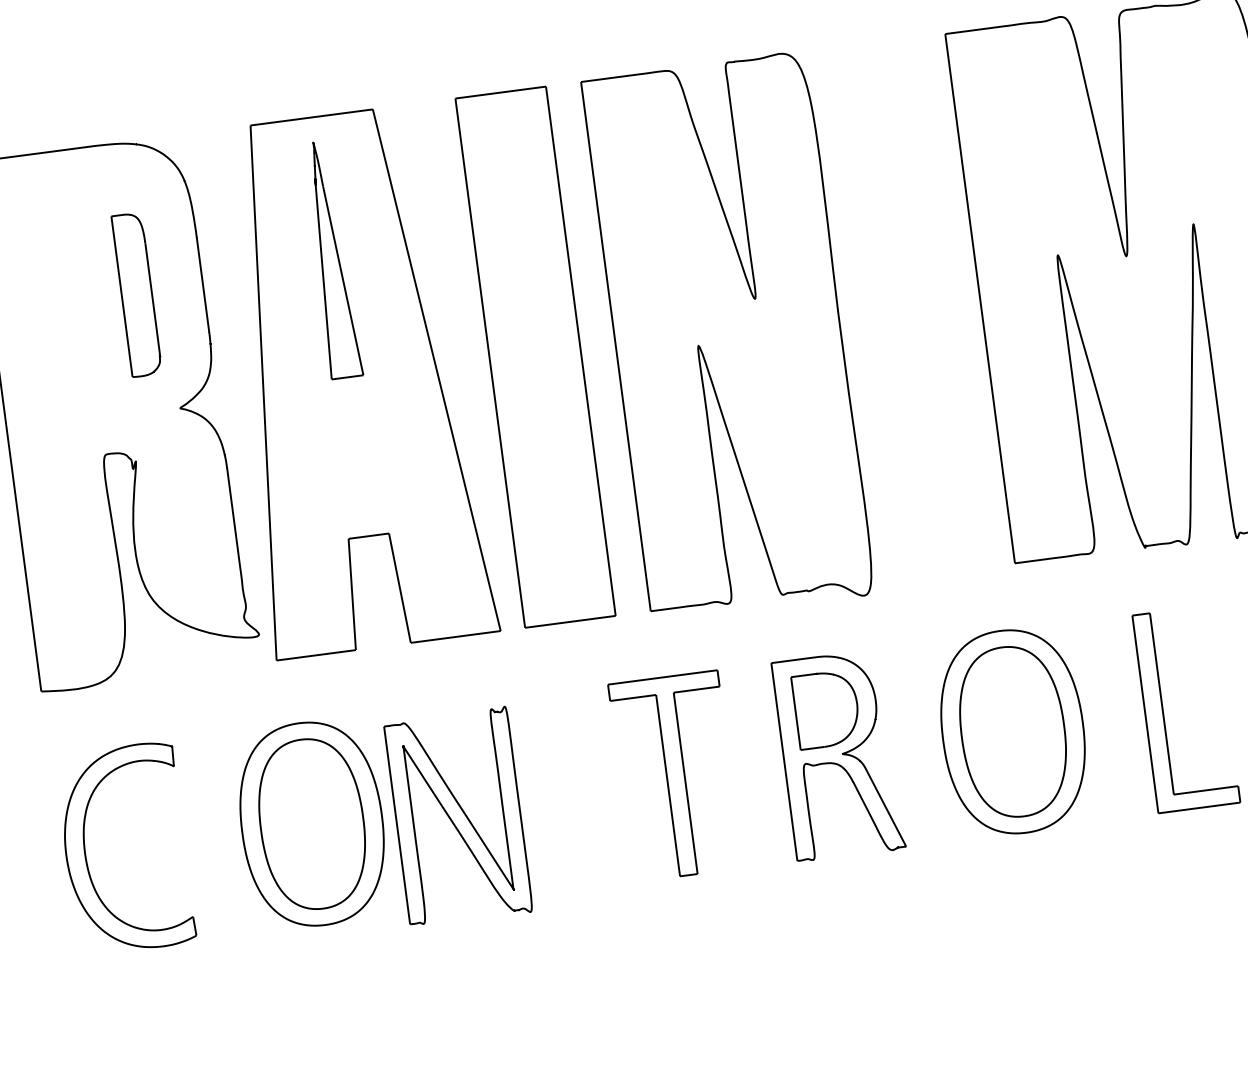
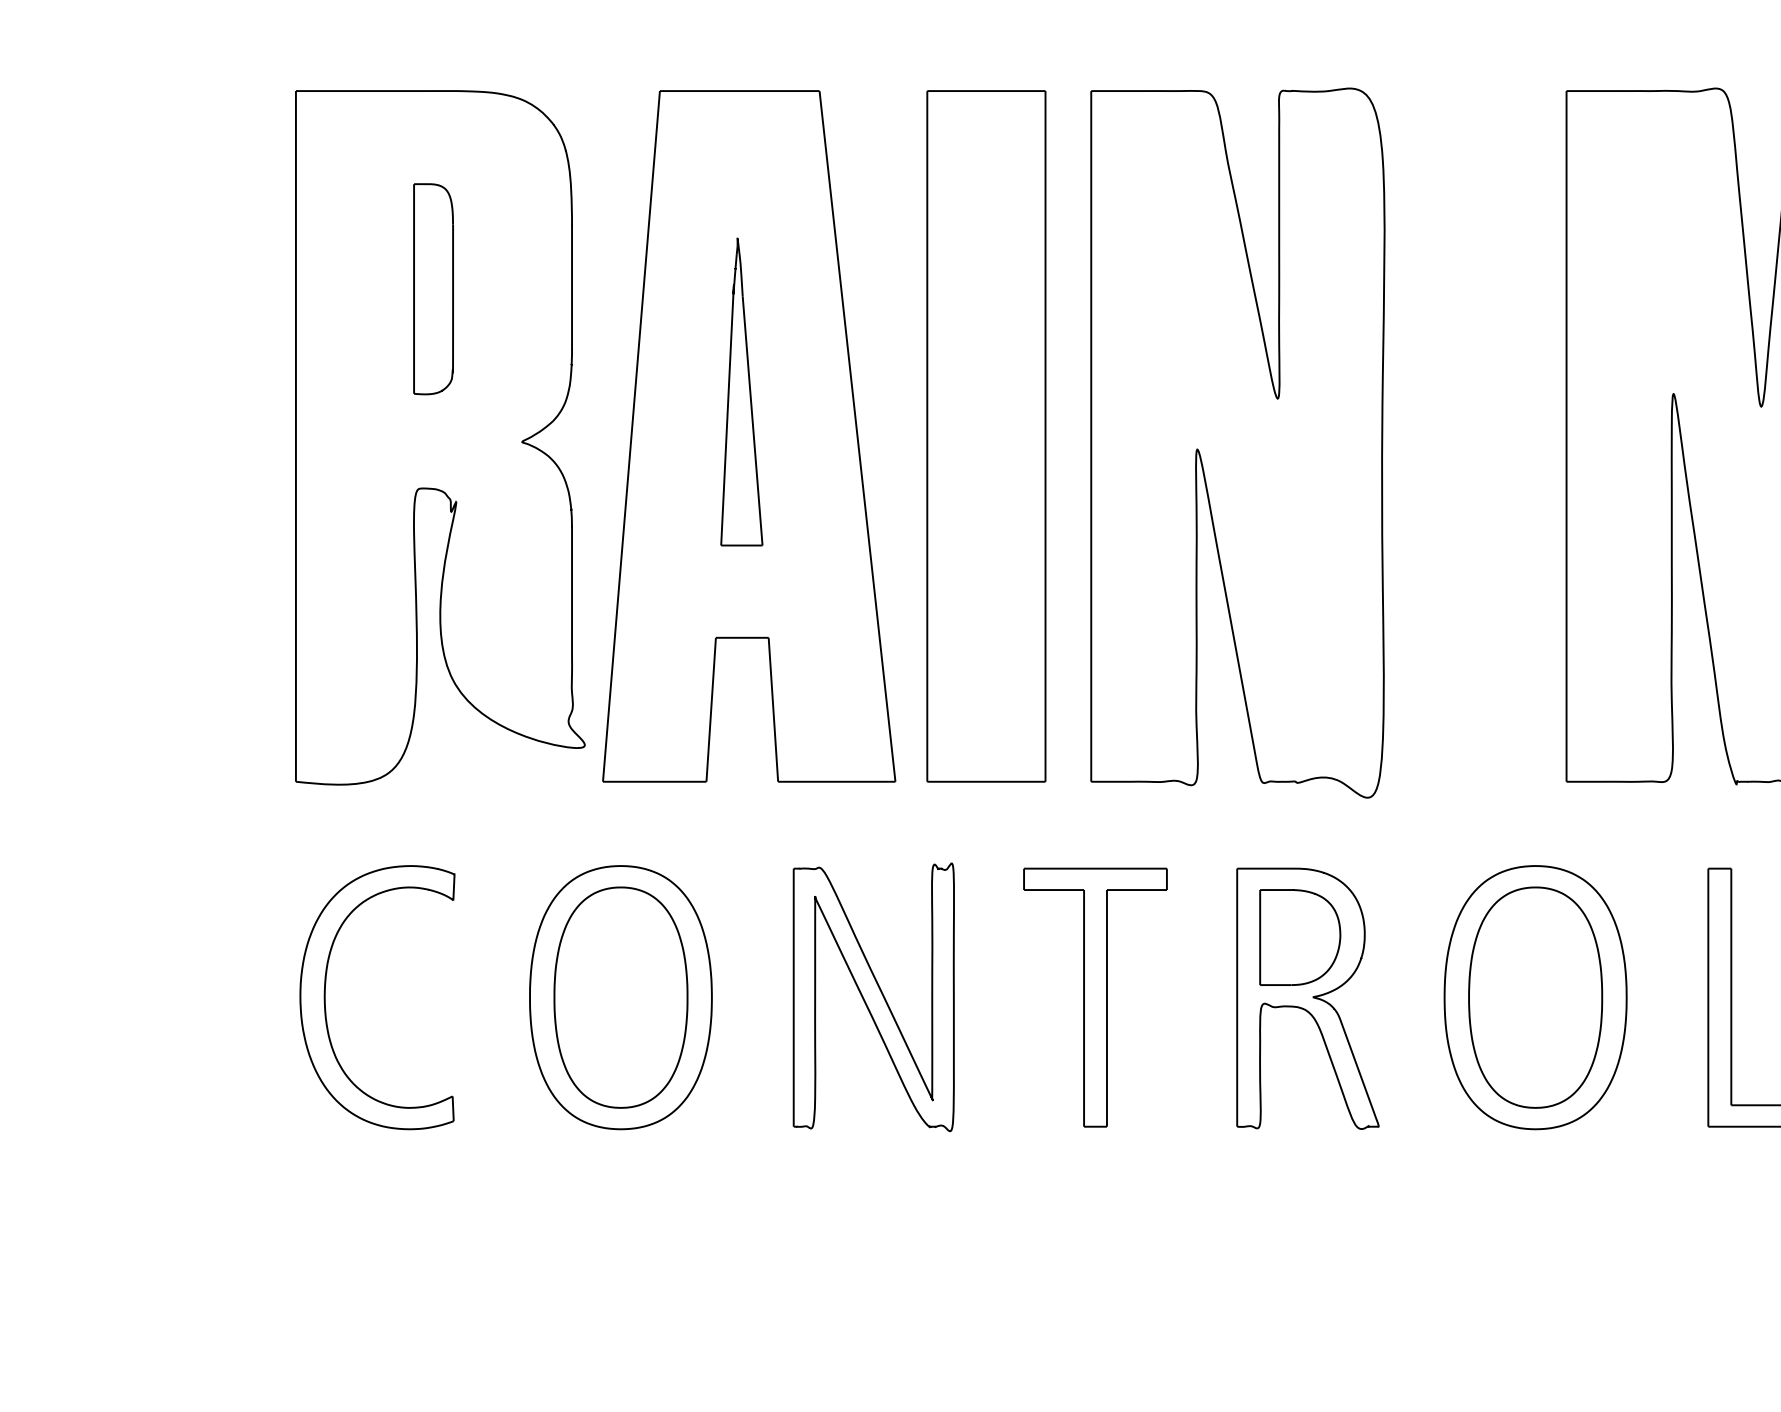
part: (331, 259) -> (741, 391), moved
part: (136, 295) -> (433, 289), moved
part: (458, 817) -> (873, 997), moved

